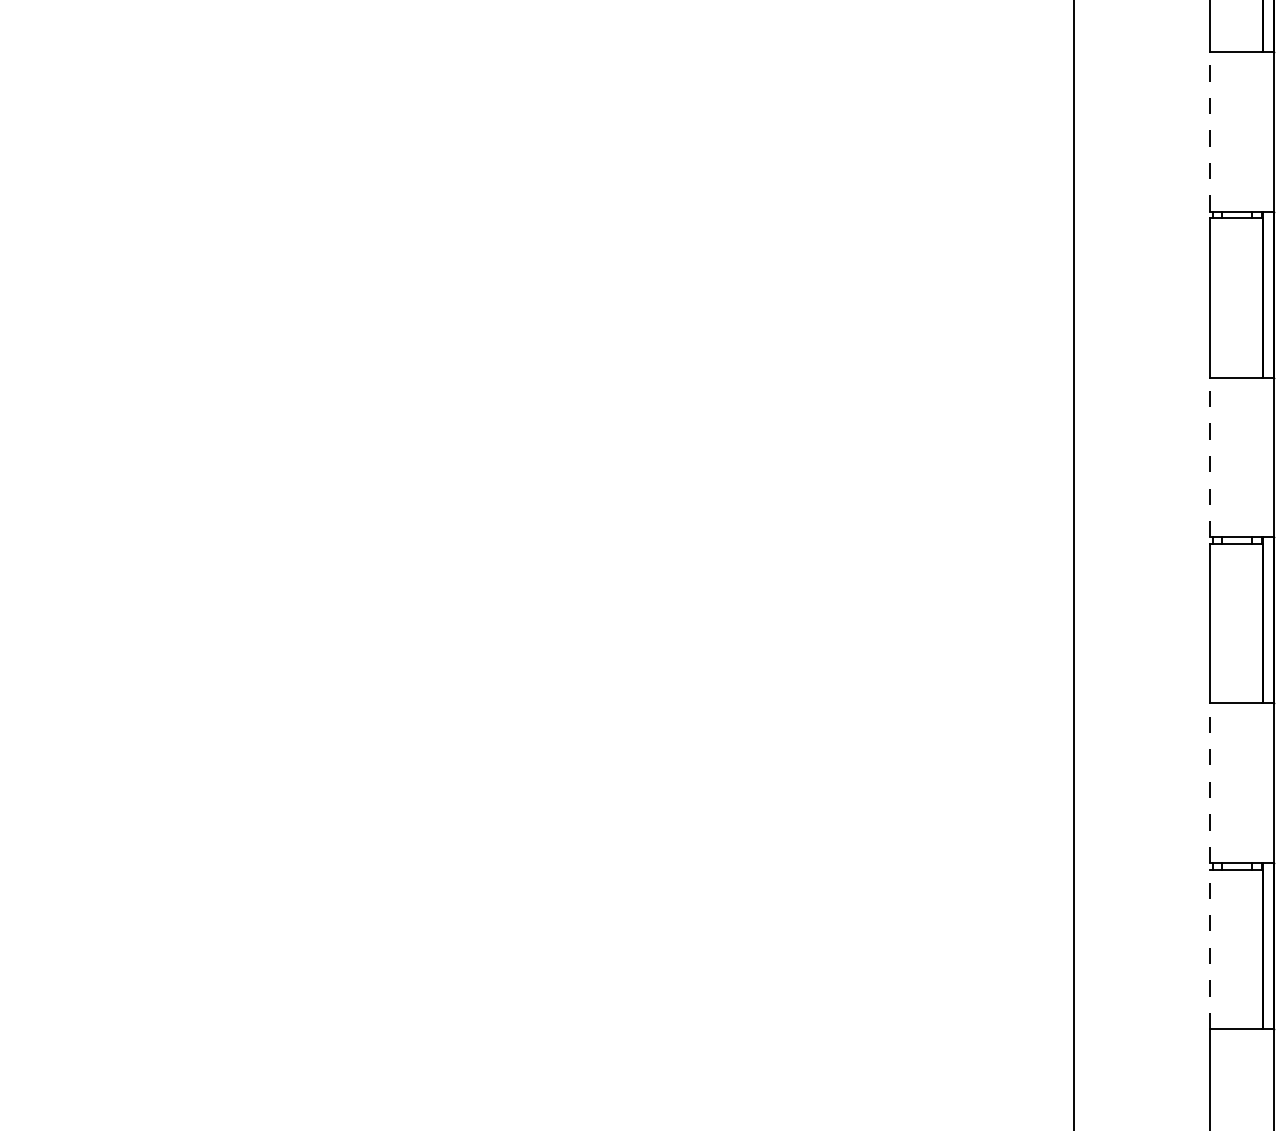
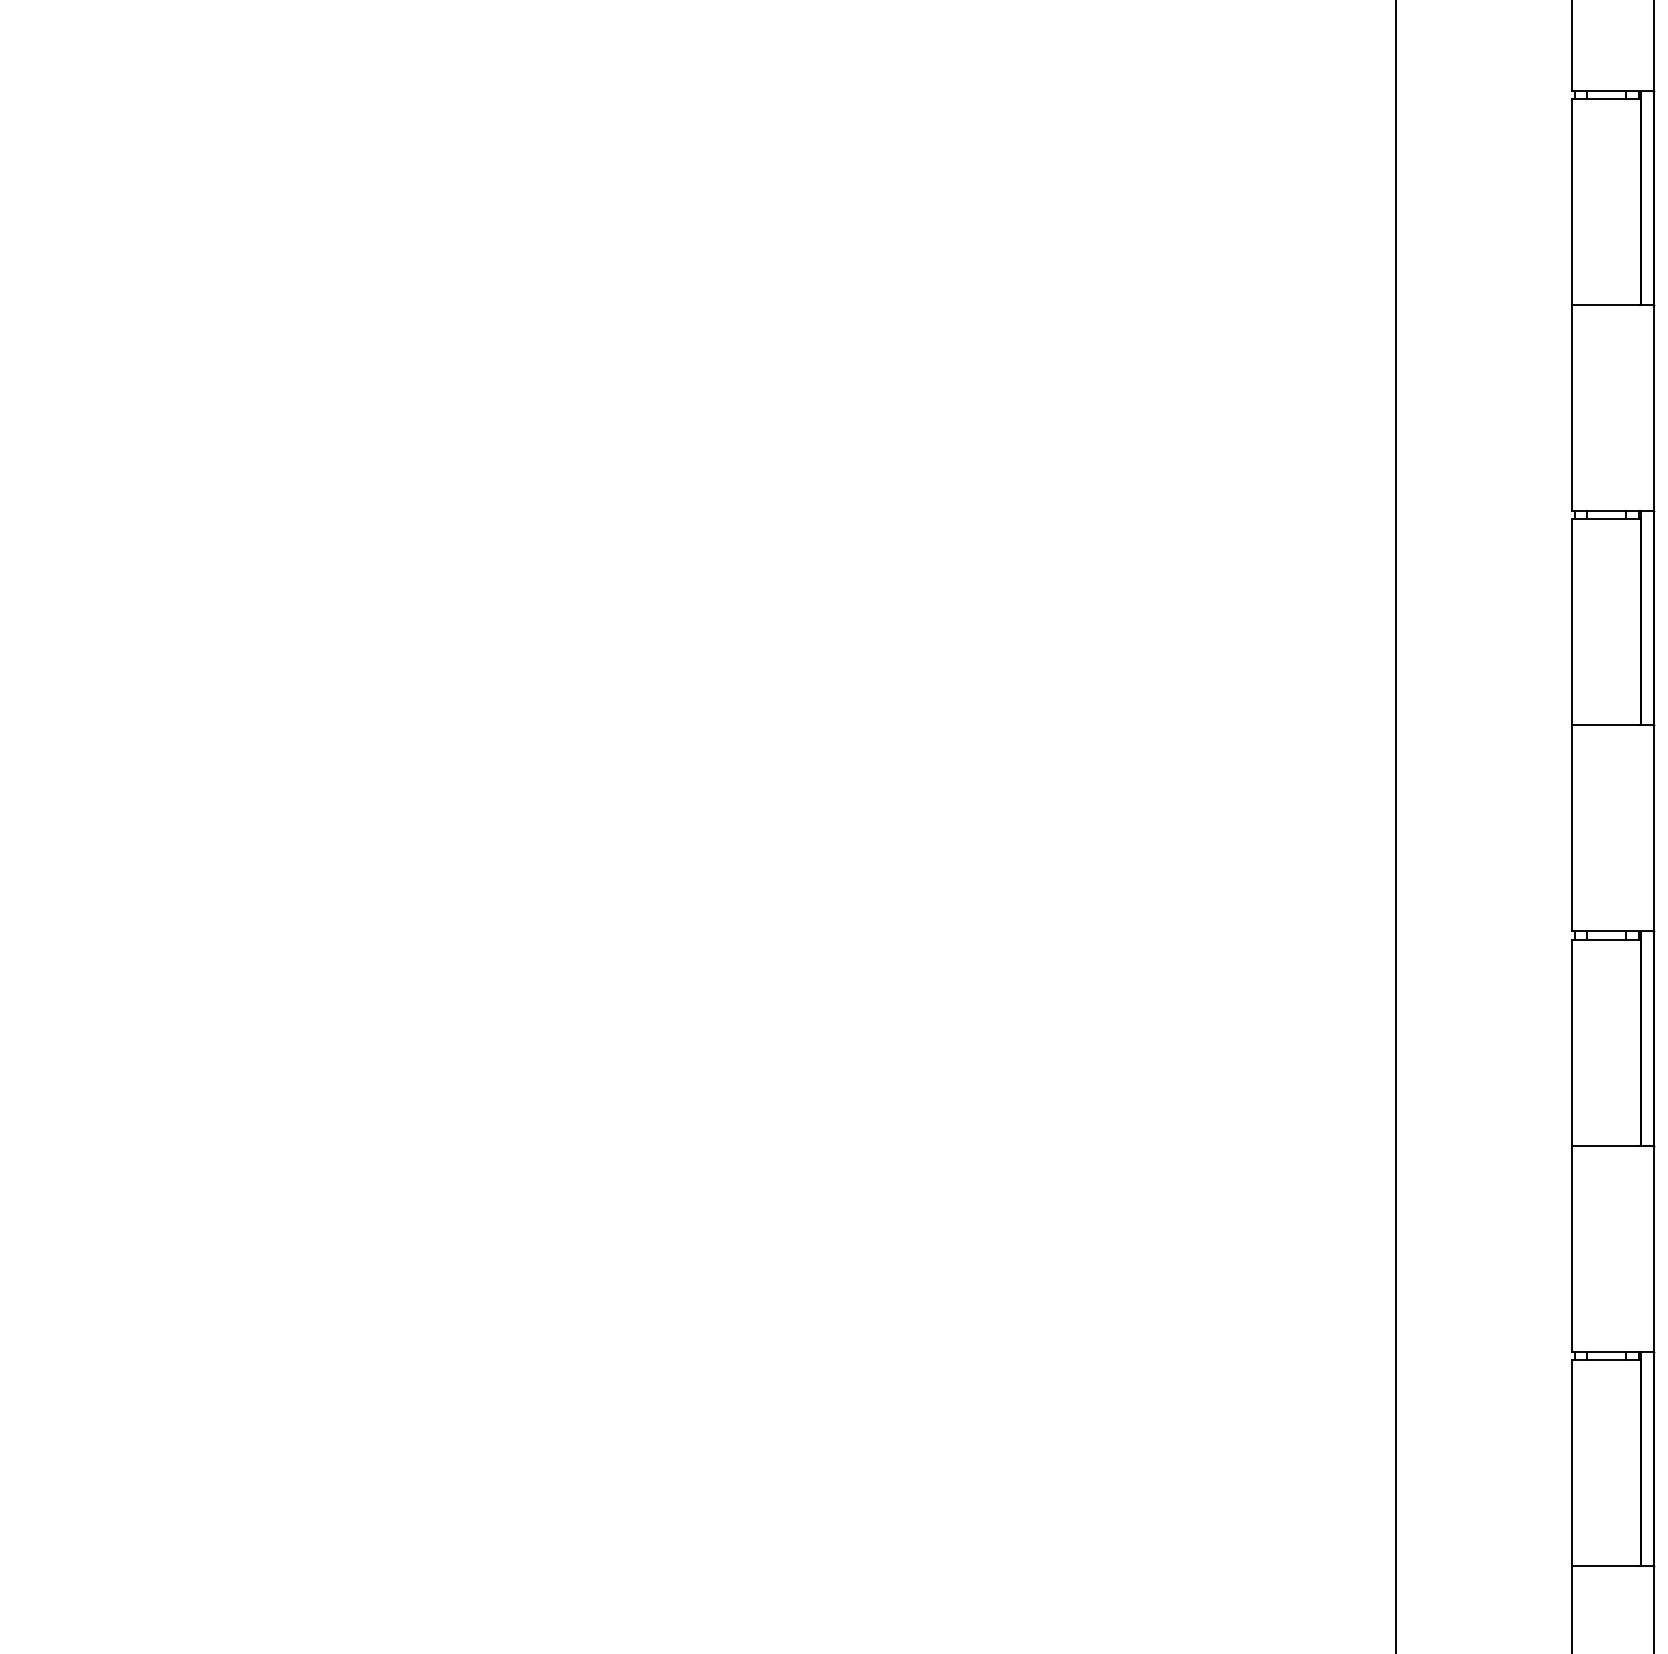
line: (1210, 132) -> (1572, 408), dashed -> solid
line: (1210, 457) -> (1572, 828), dashed -> solid
line: (1210, 783) -> (1572, 1248), dashed -> solid
line: (1210, 949) -> (1572, 1463), dashed -> solid

